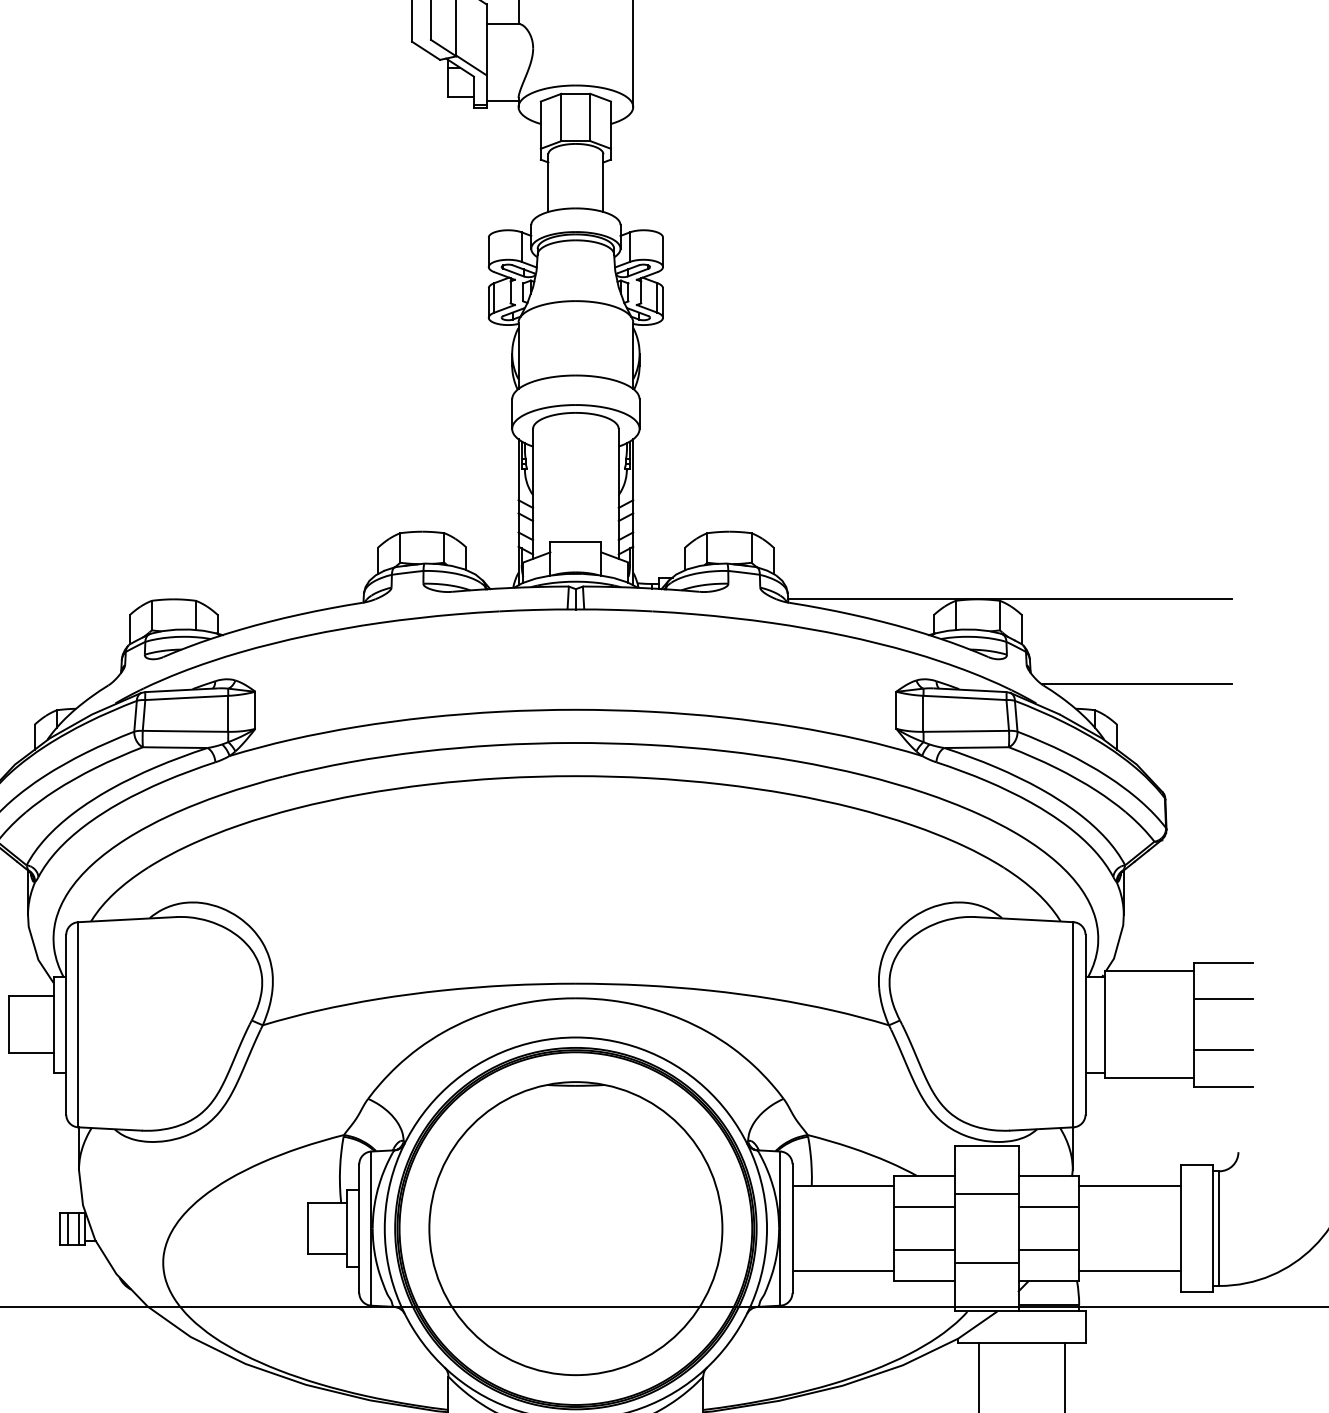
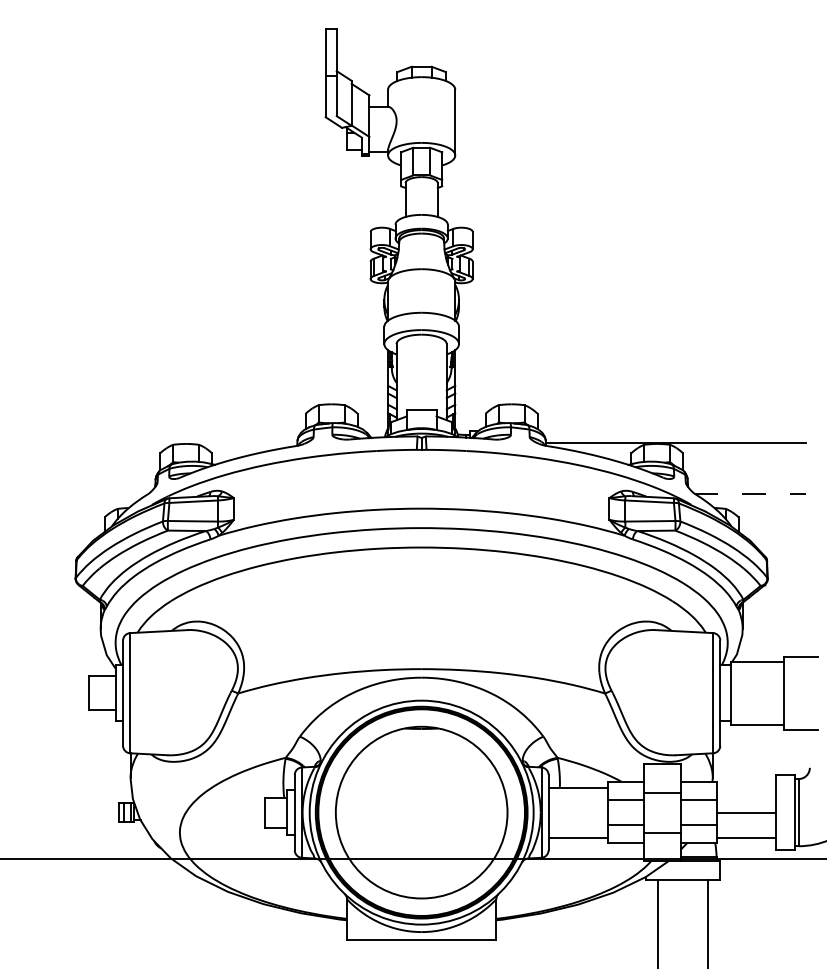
line: (1137, 683) -> (750, 493), solid -> dashed
line: (1222, 999) -> (800, 678), removed
line: (1222, 1050) -> (800, 708), removed
line: (1130, 1185) -> (746, 812), moved

